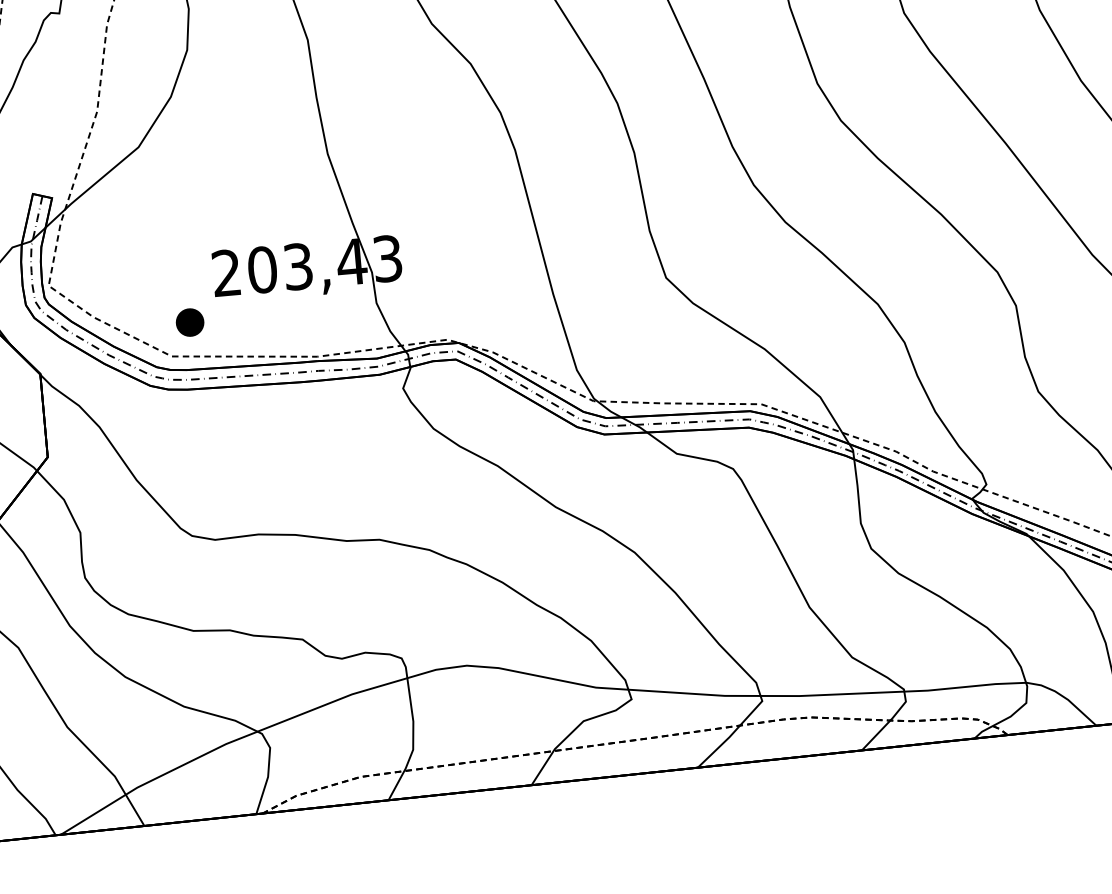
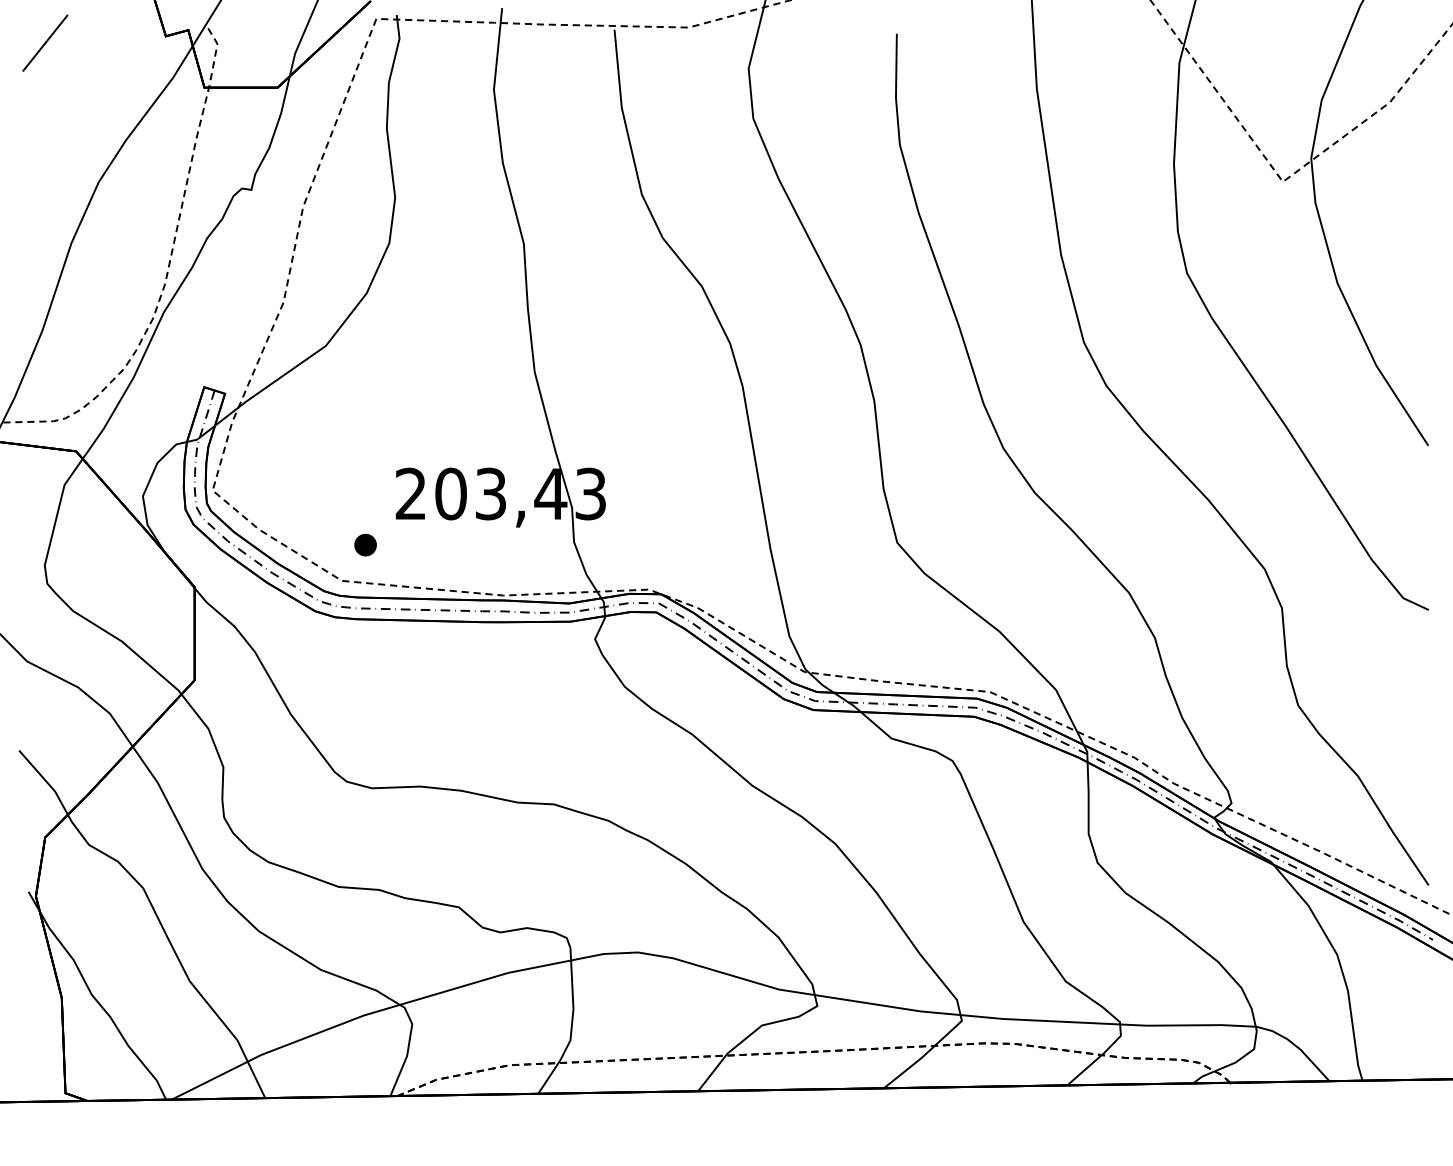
part: (189, 321) -> (365, 544), size x0.71

